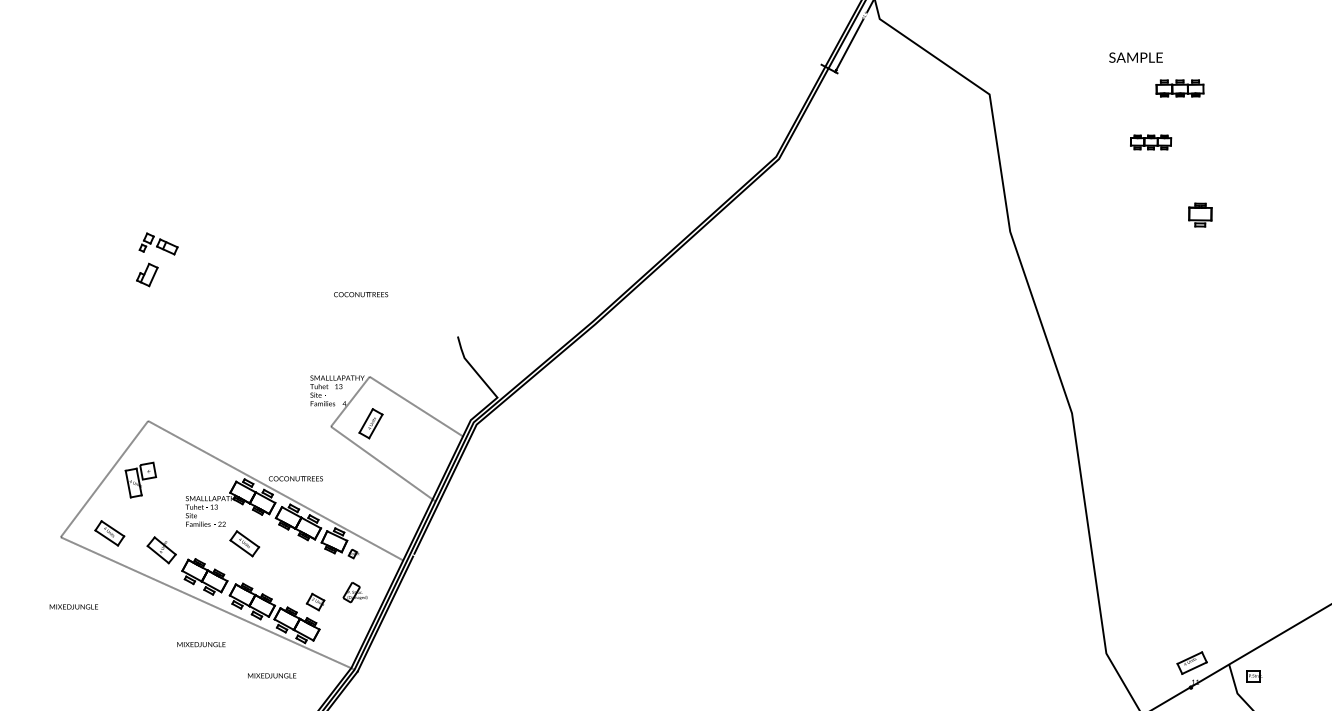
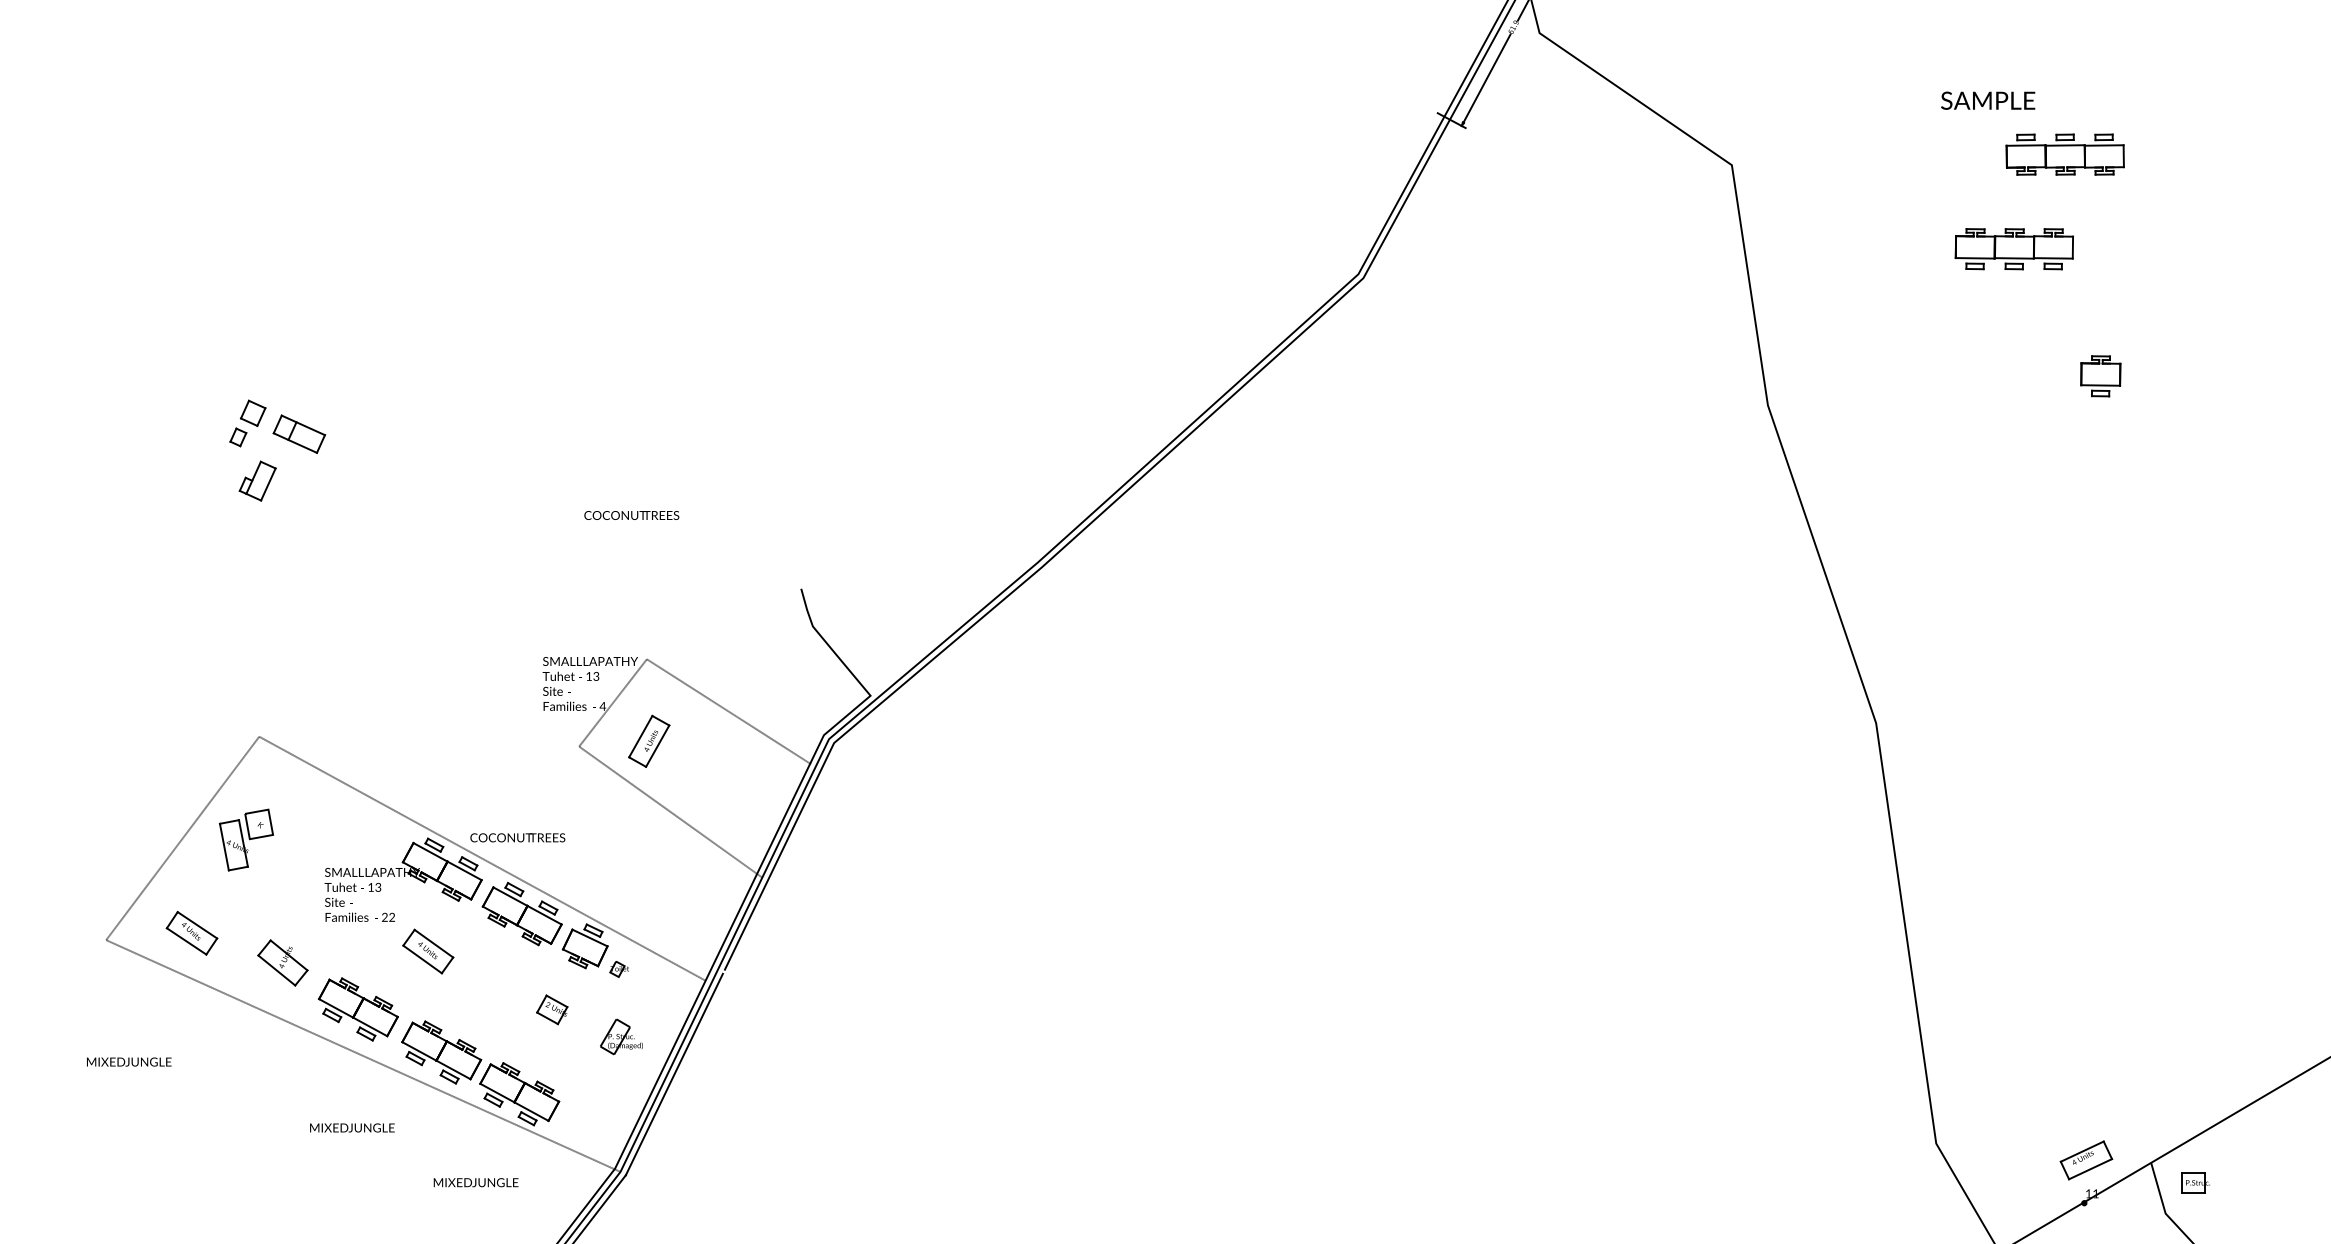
part: (1179, 88) -> (2064, 154), size x1.43
part: (1150, 142) -> (2013, 249), size x1.67
part: (158, 243) -> (277, 425), size x1.43
part: (315, 601) -> (552, 1008), moved

